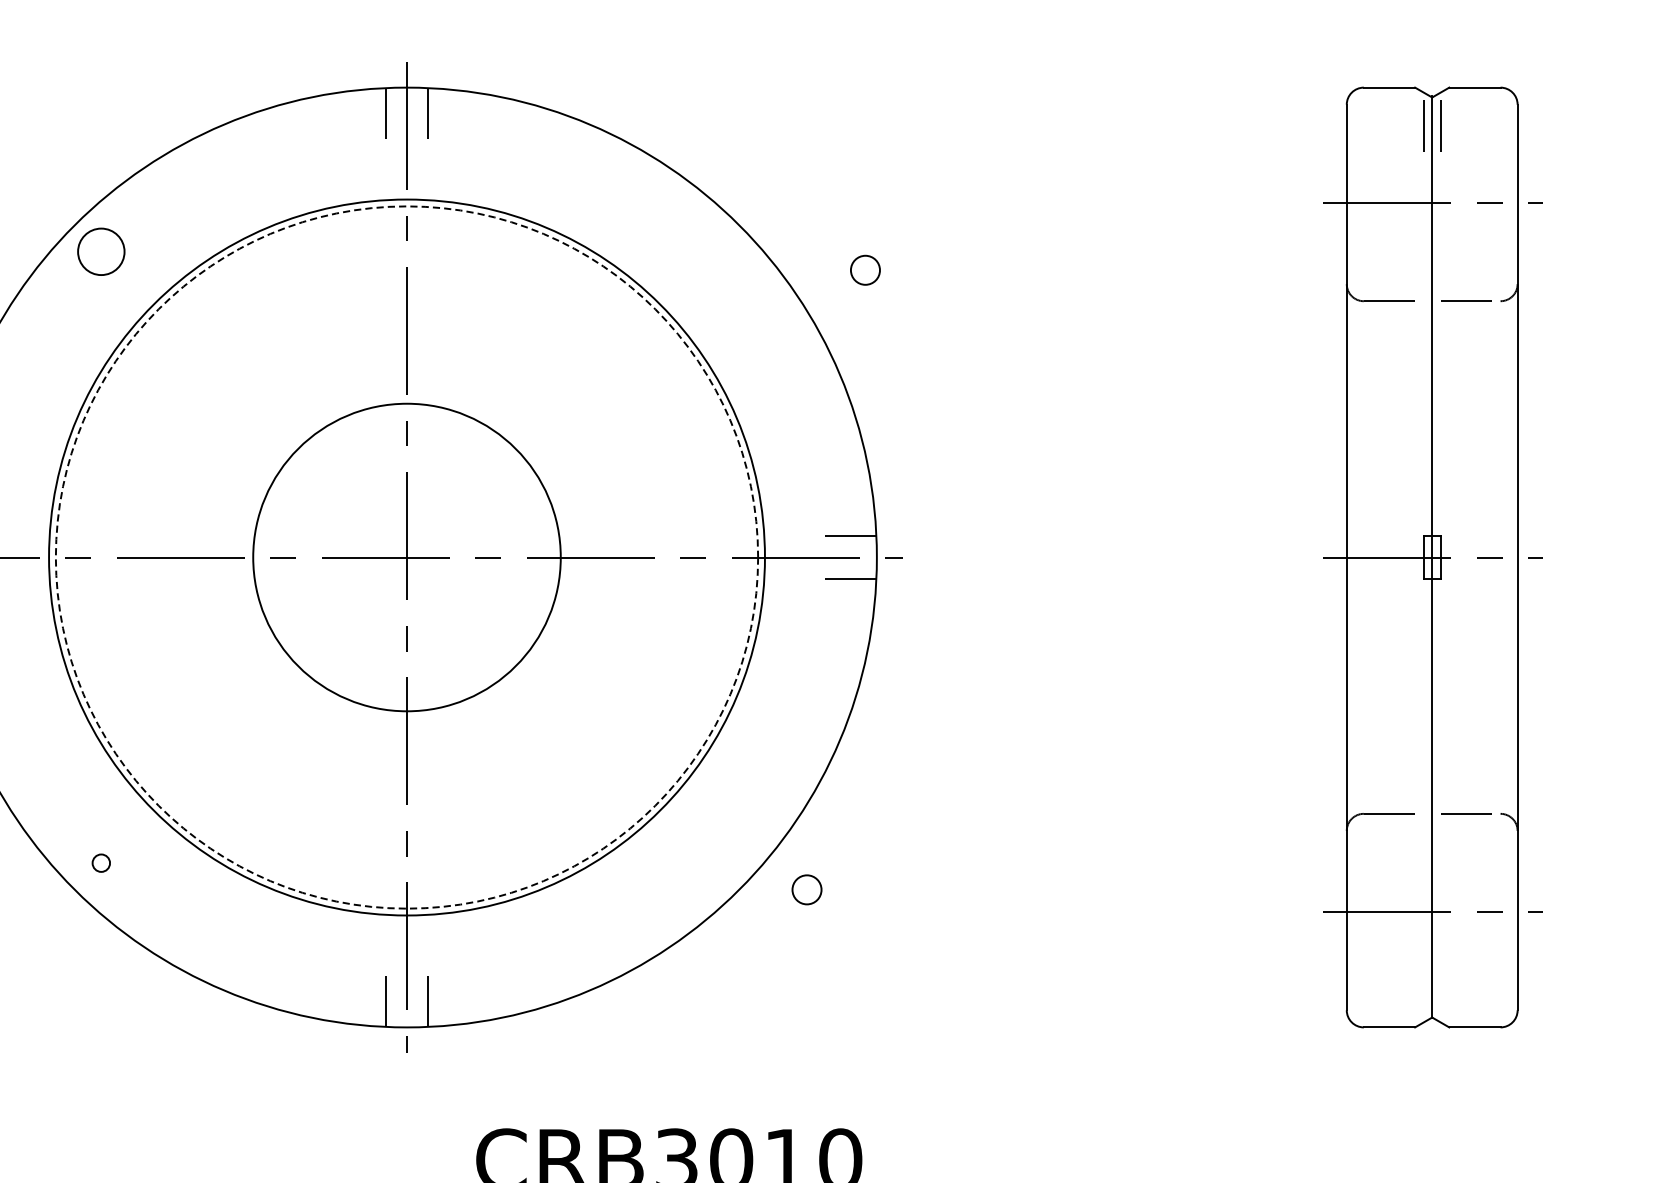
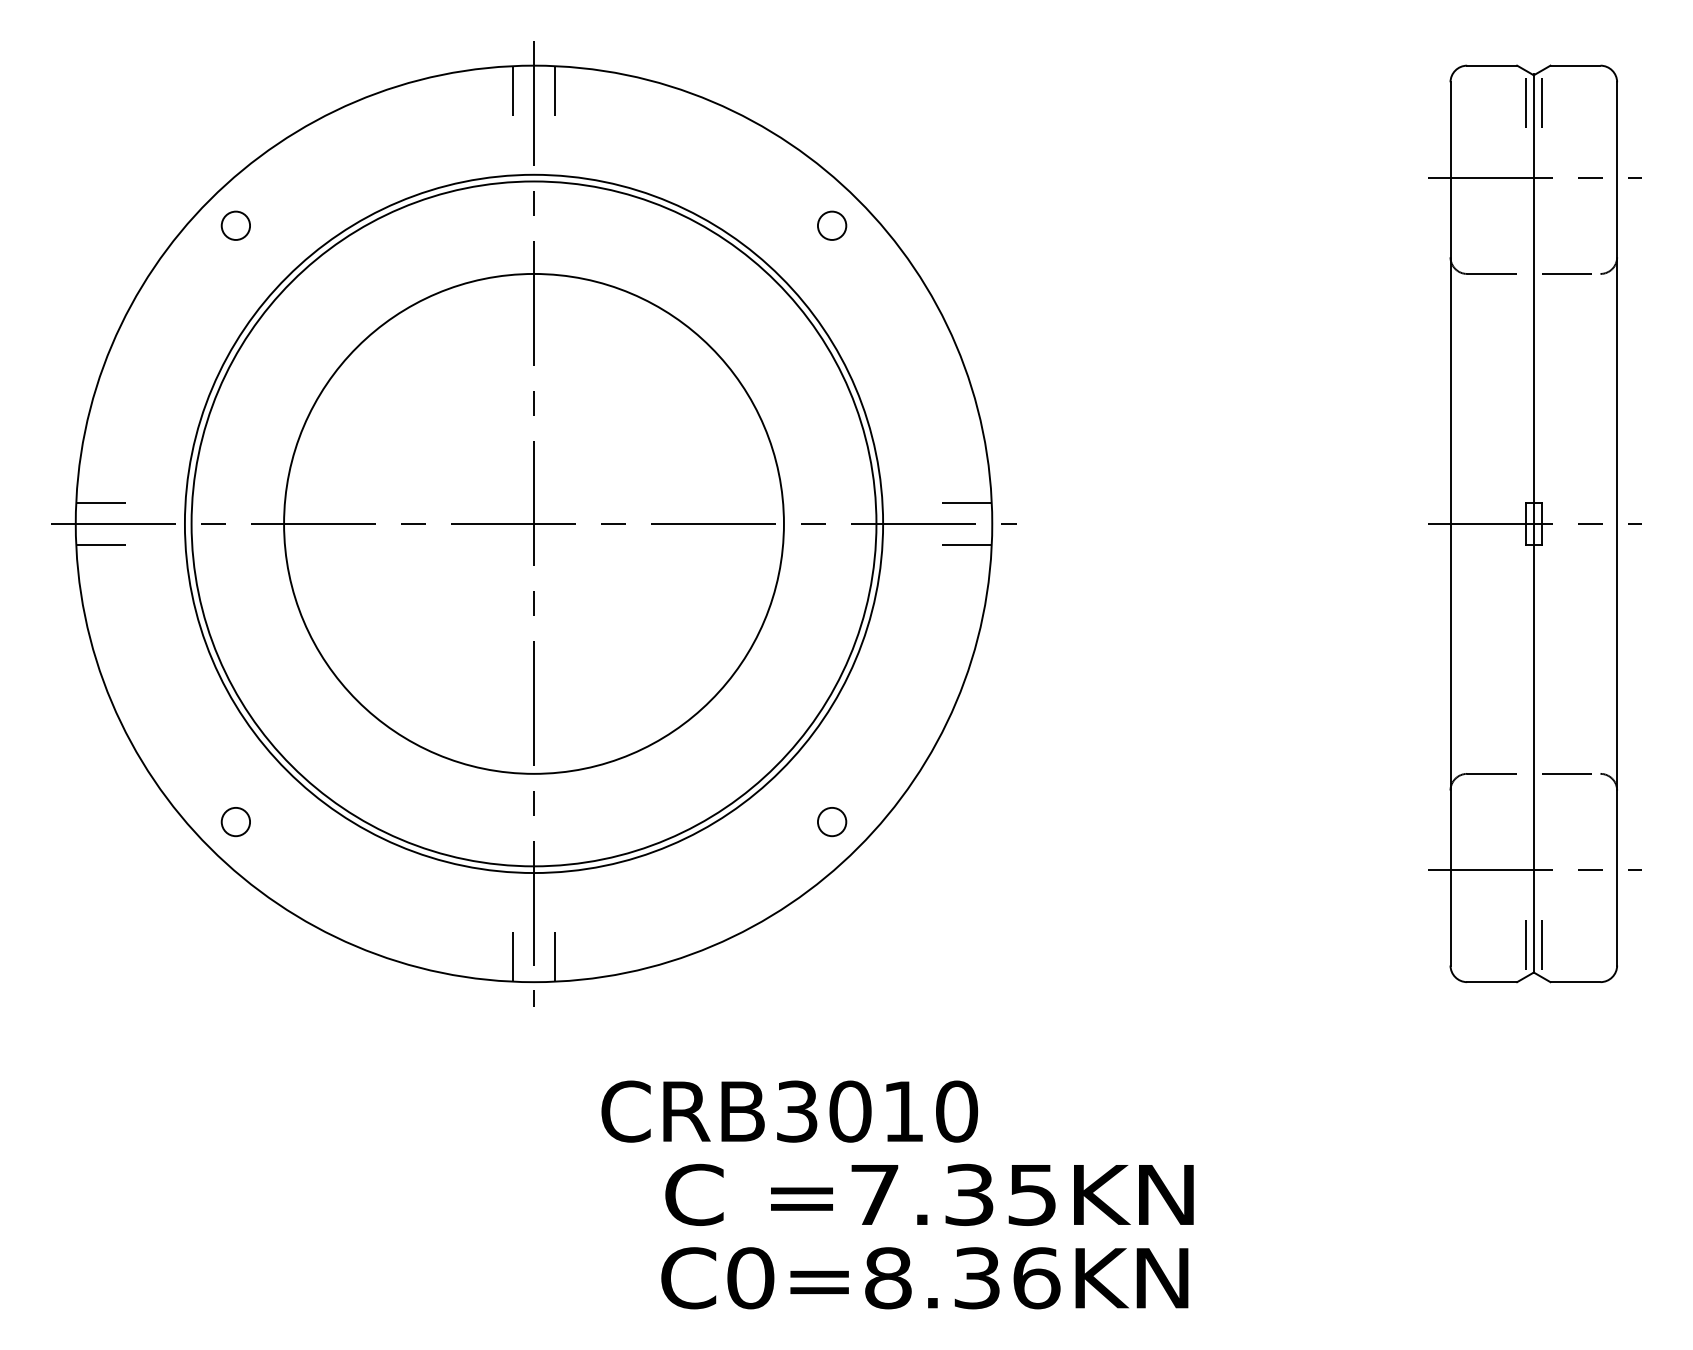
circle: (100, 251) -> (235, 225), size x0.62
circle: (865, 269) -> (832, 225), moved
circle: (406, 557) -> (533, 523), dashed -> solid
circle: (406, 557) -> (533, 523), size x1.67
circle: (100, 862) -> (235, 821), size x1.67
circle: (807, 890) -> (832, 822), moved
line: (1423, 992) -> (1525, 948), added
line: (1441, 992) -> (1542, 948), added

